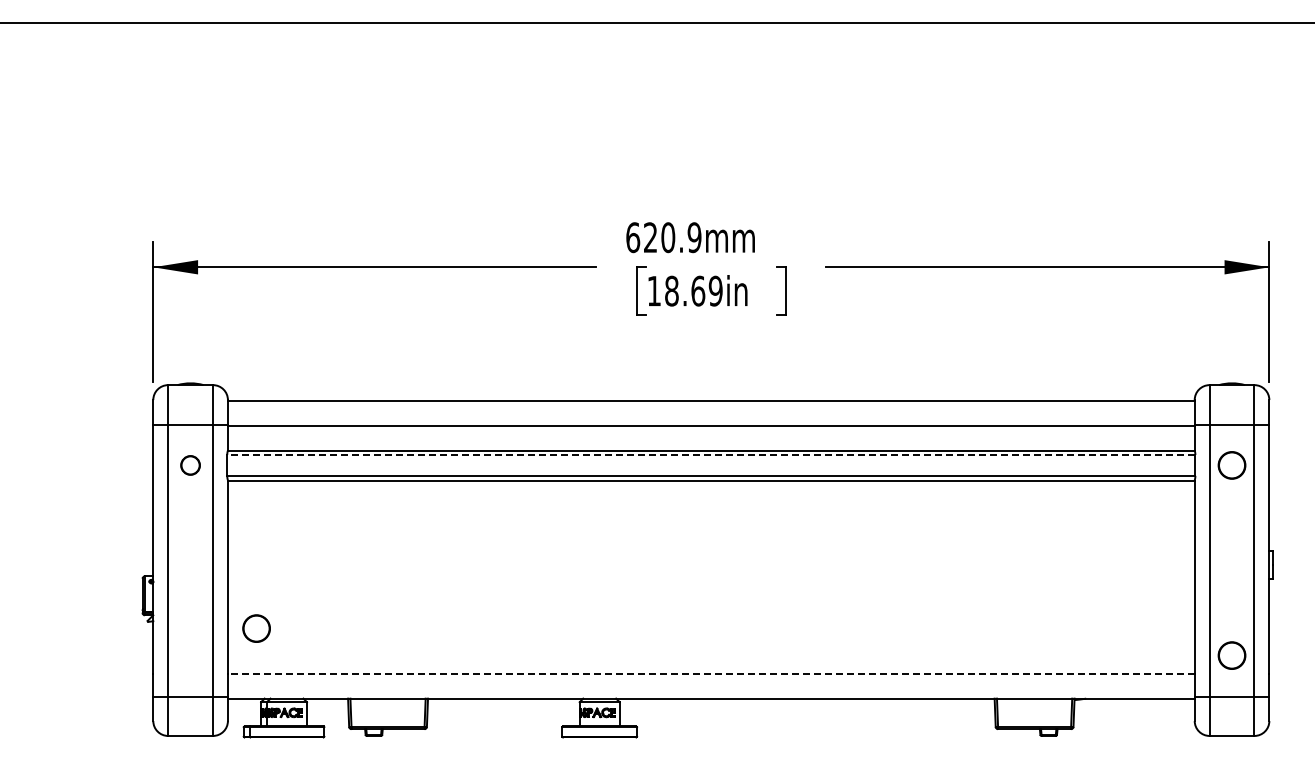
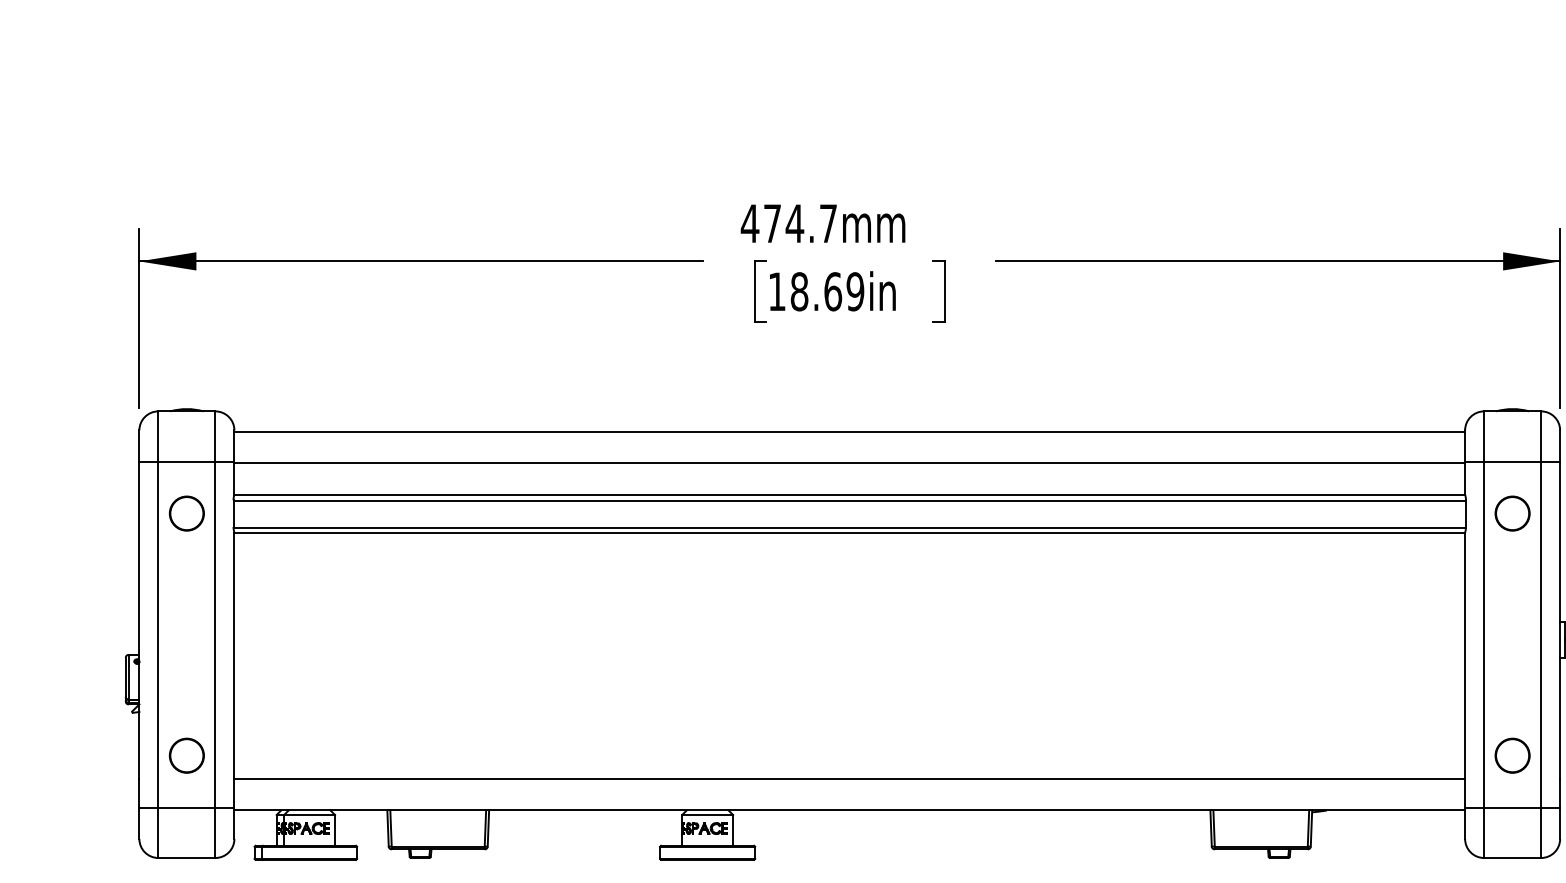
text: (663, 237) -> (788, 223), 620.9mm -> 474.7mm
line: (710, 455) -> (848, 500), dashed -> solid
circle: (190, 465) -> (186, 513), size x1.43
circle: (256, 628) -> (186, 755), moved
line: (710, 674) -> (848, 779), dashed -> solid

